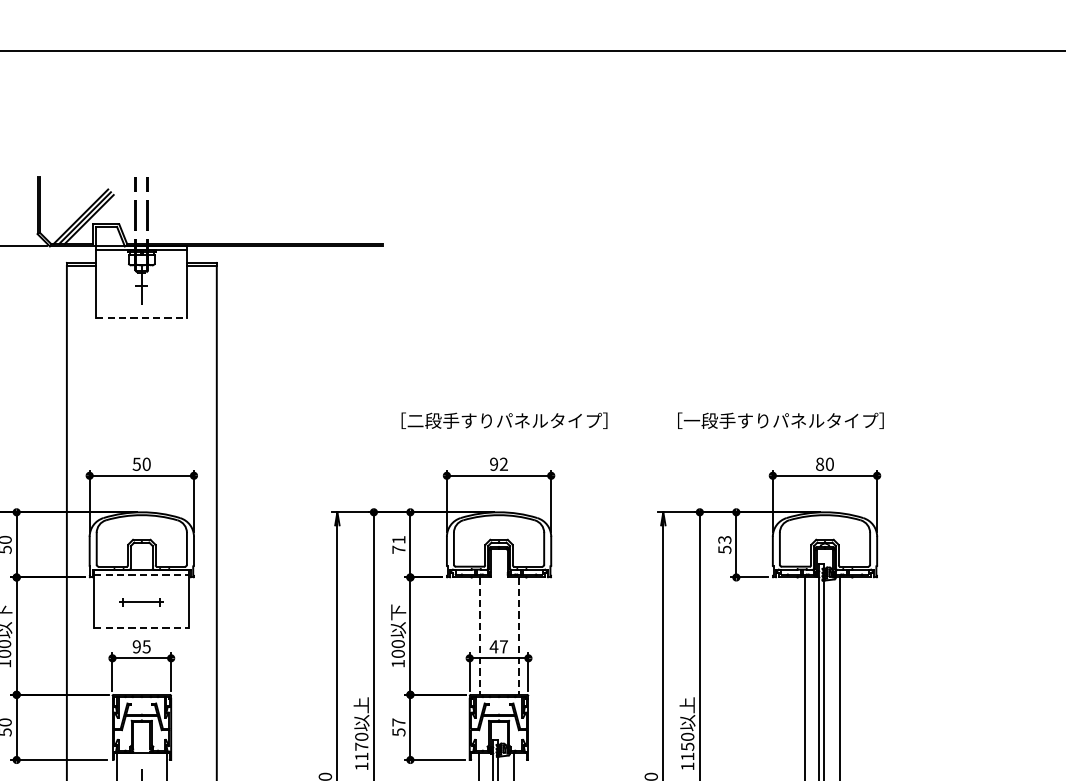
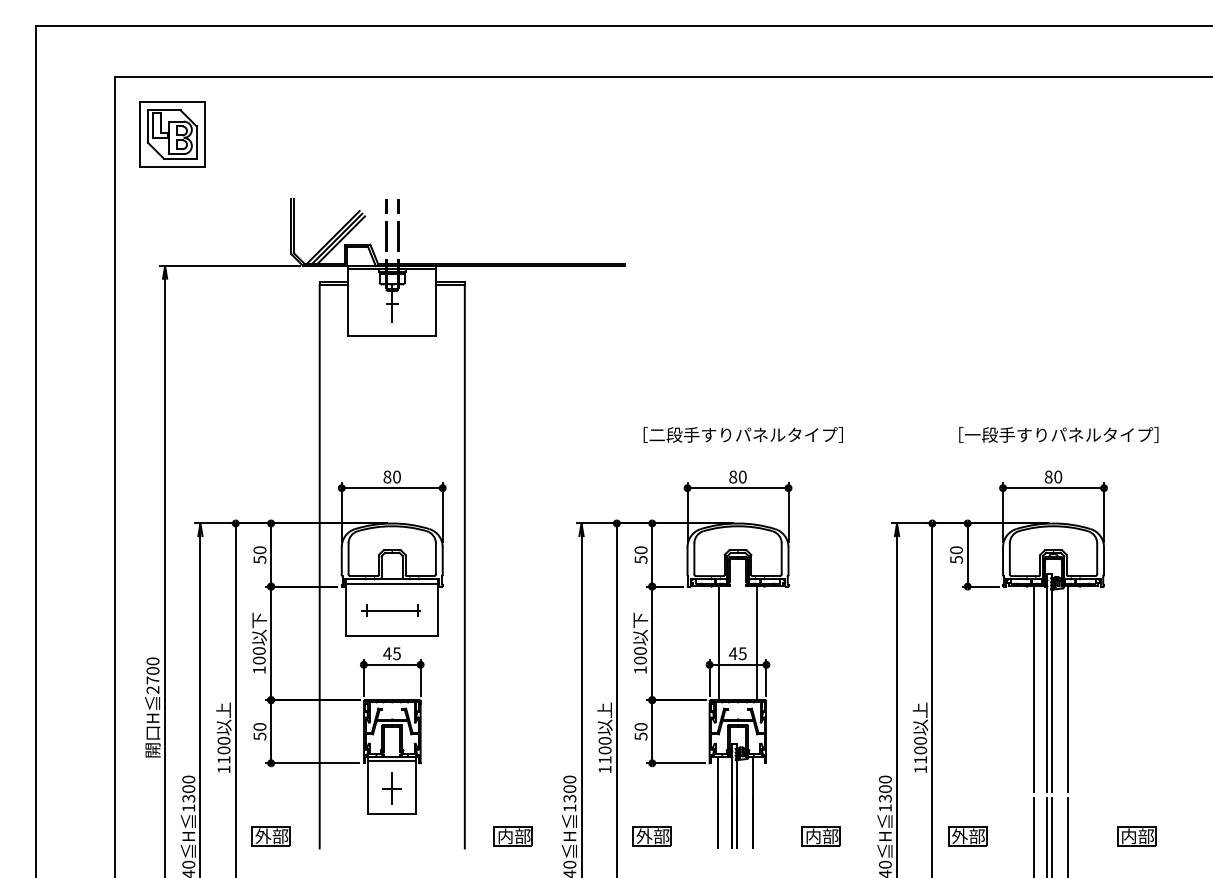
line: (142, 318) -> (392, 335), dashed -> solid
text: (780, 420) -> (1058, 434), moved
text: (136, 463) -> (387, 476), 50 -> 80
text: (498, 463) -> (737, 476), 92 -> 80
text: (724, 540) -> (956, 550), 53 -> 50
text: (398, 544) -> (640, 554), 71 -> 50
line: (142, 575) -> (392, 584), dashed -> solid
part: (140, 602) -> (390, 610), size x1.43
line: (142, 628) -> (392, 635), dashed -> solid
line: (479, 636) -> (719, 643), dashed -> solid
line: (518, 636) -> (756, 643), dashed -> solid
text: (136, 646) -> (387, 653), 95 -> 45
text: (503, 646) -> (742, 653), 47 -> 45
text: (398, 722) -> (640, 726), 57 -> 50
text: (361, 746) -> (604, 750), 1170 -> 1100
text: (687, 746) -> (920, 750), 1150 -> 1100
line: (142, 757) -> (392, 760), added

